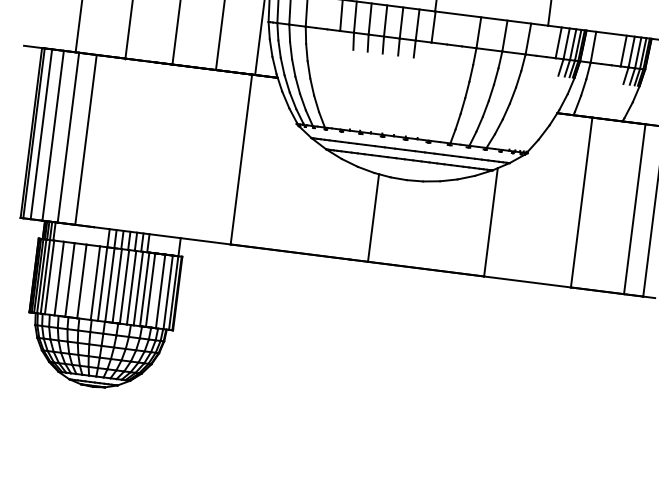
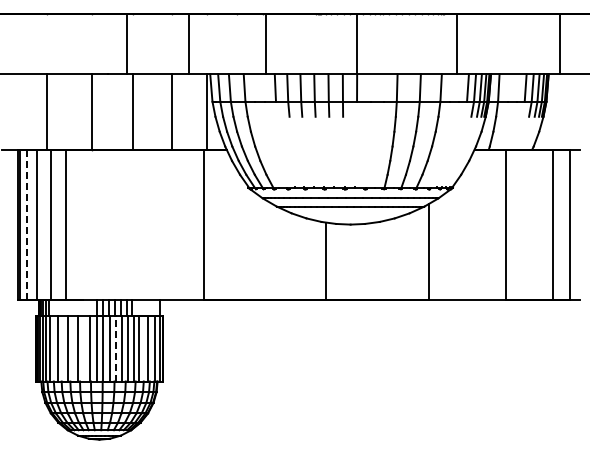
line: (41, 134) -> (26, 225), solid -> dashed
line: (124, 286) -> (115, 348), solid -> dashed

